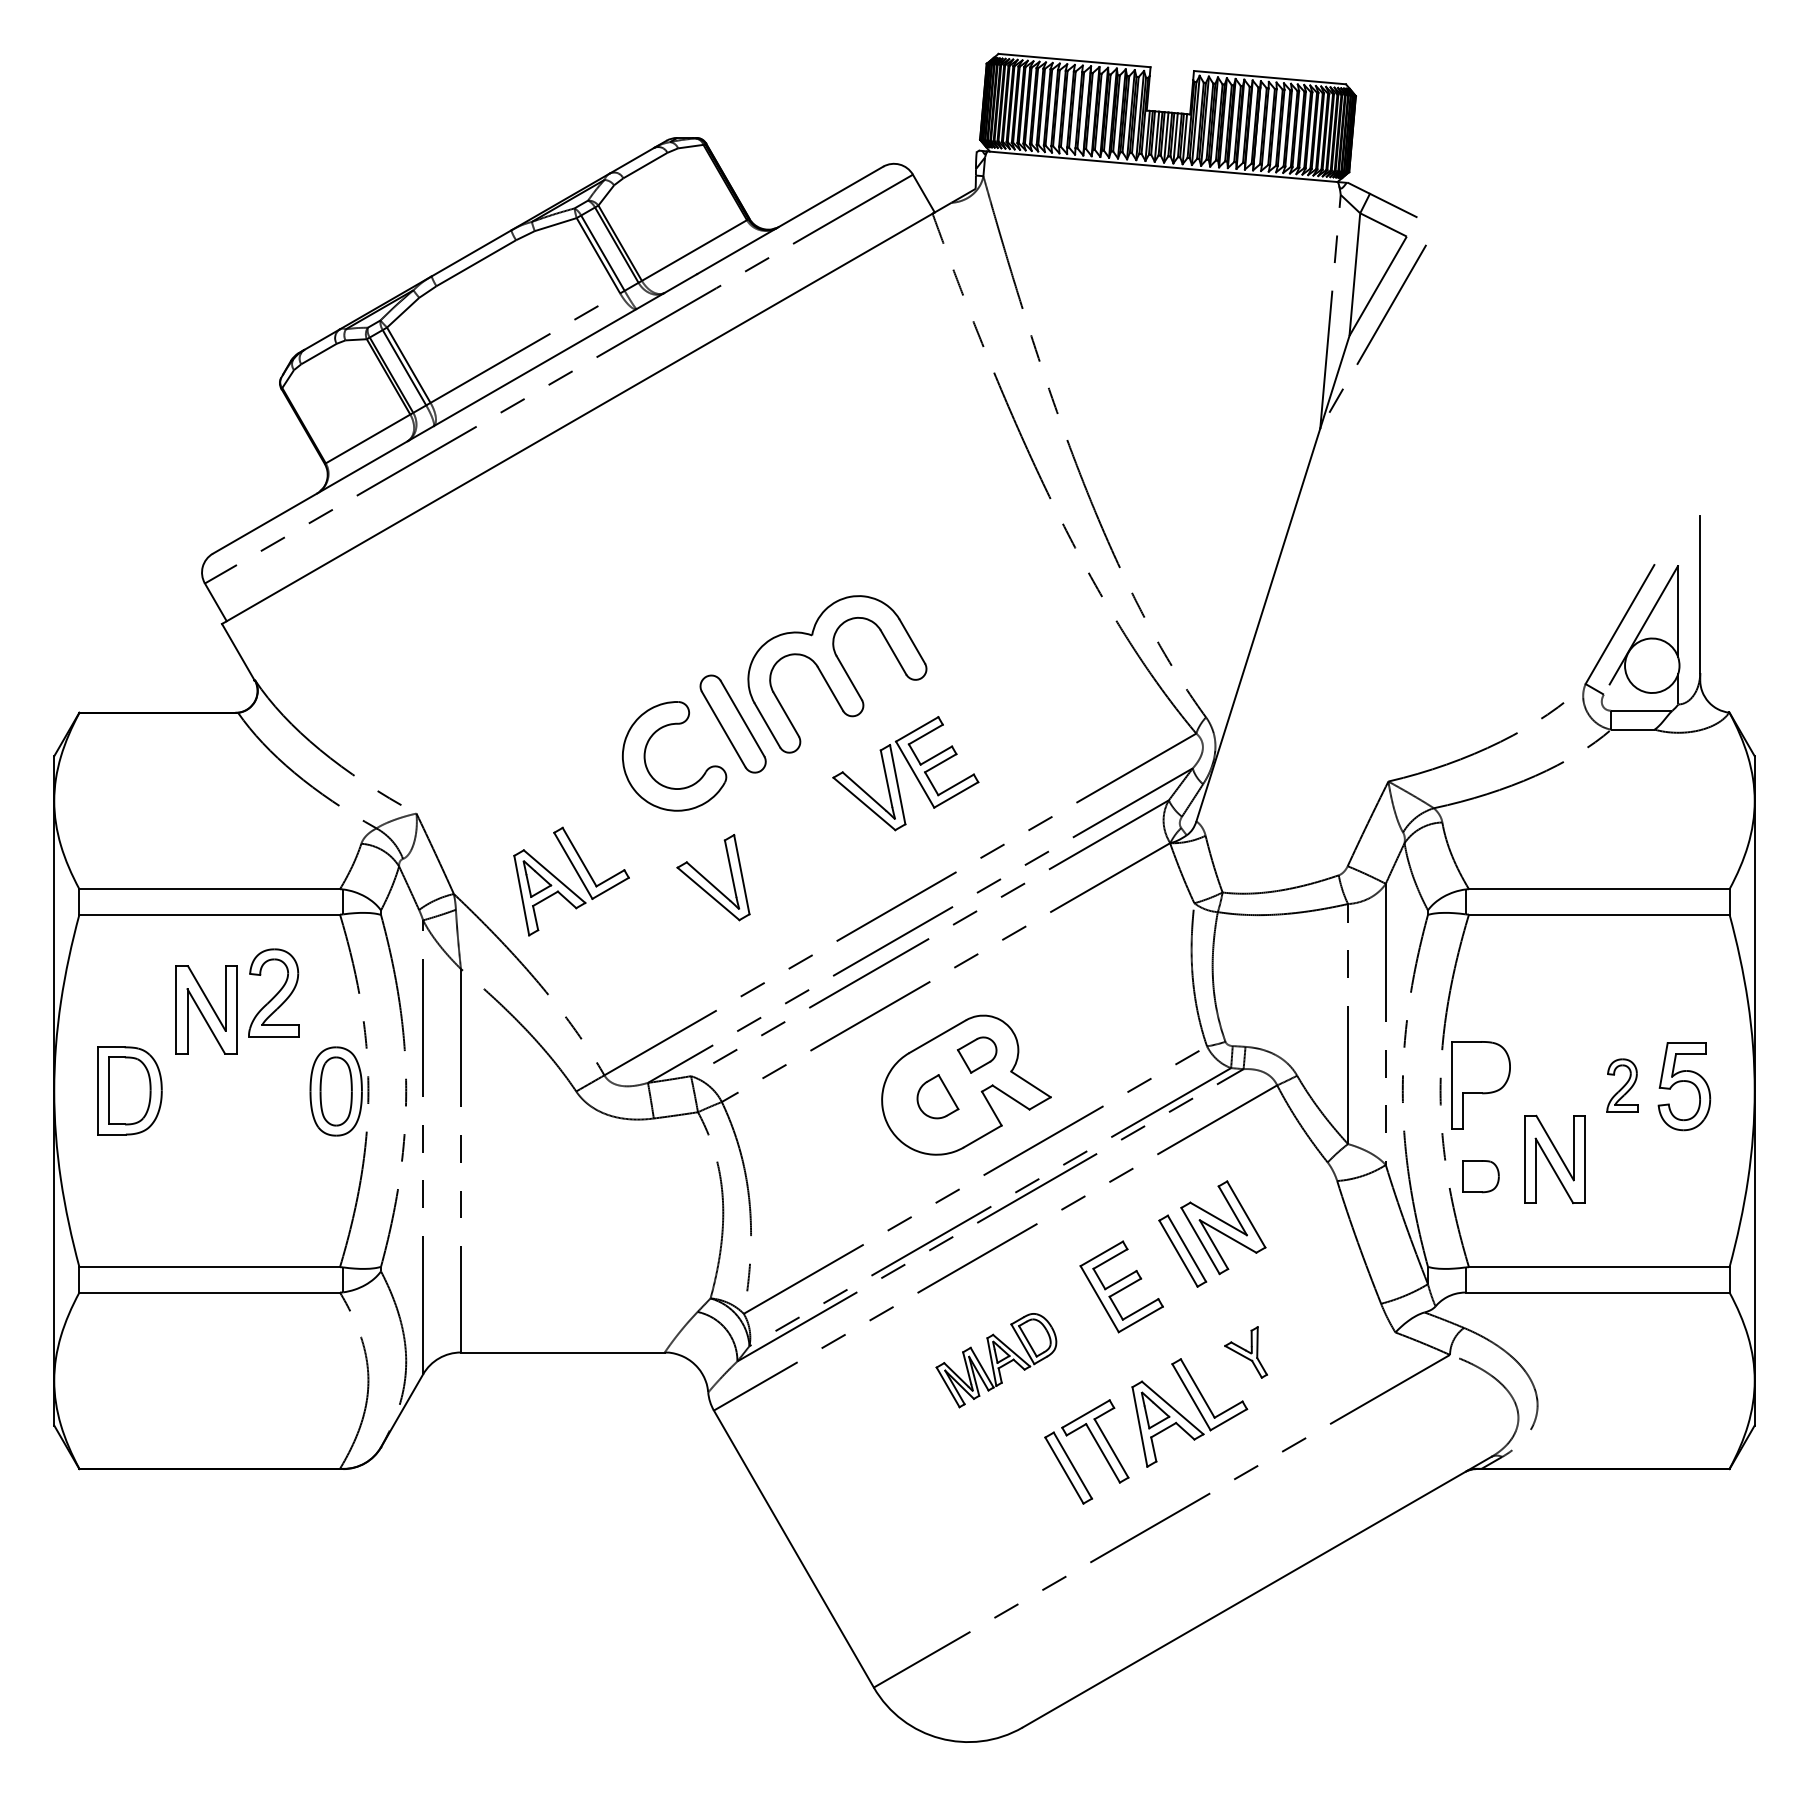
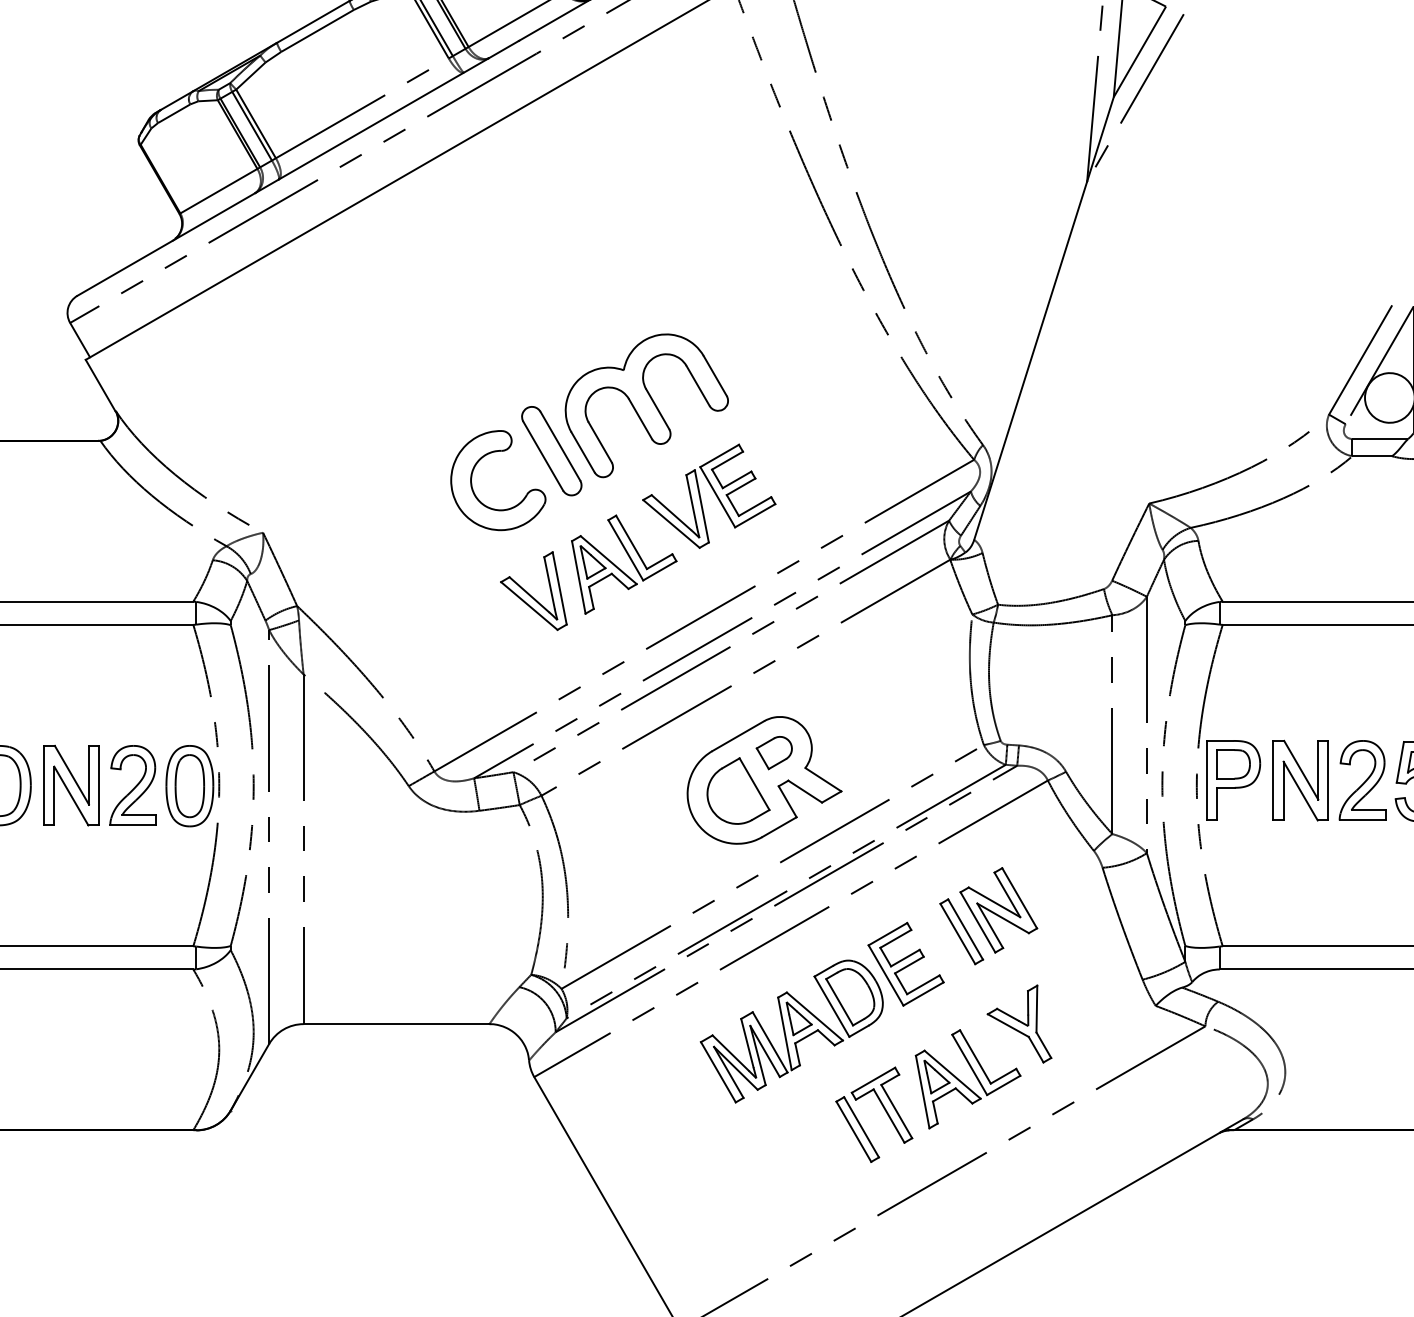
part: (566, 885) -> (619, 568), moved
part: (273, 992) -> (132, 785), moved
part: (206, 1009) -> (71, 785), moved
part: (1622, 1085) -> (1362, 780), size x1.67
part: (937, 1096) -> (738, 790), size x1.67
part: (1554, 1159) -> (1300, 780), moved
part: (1480, 1176) -> (1233, 764), moved
part: (1245, 1352) -> (1018, 1024), size x1.67
part: (996, 1360) -> (791, 1031), size x1.67

